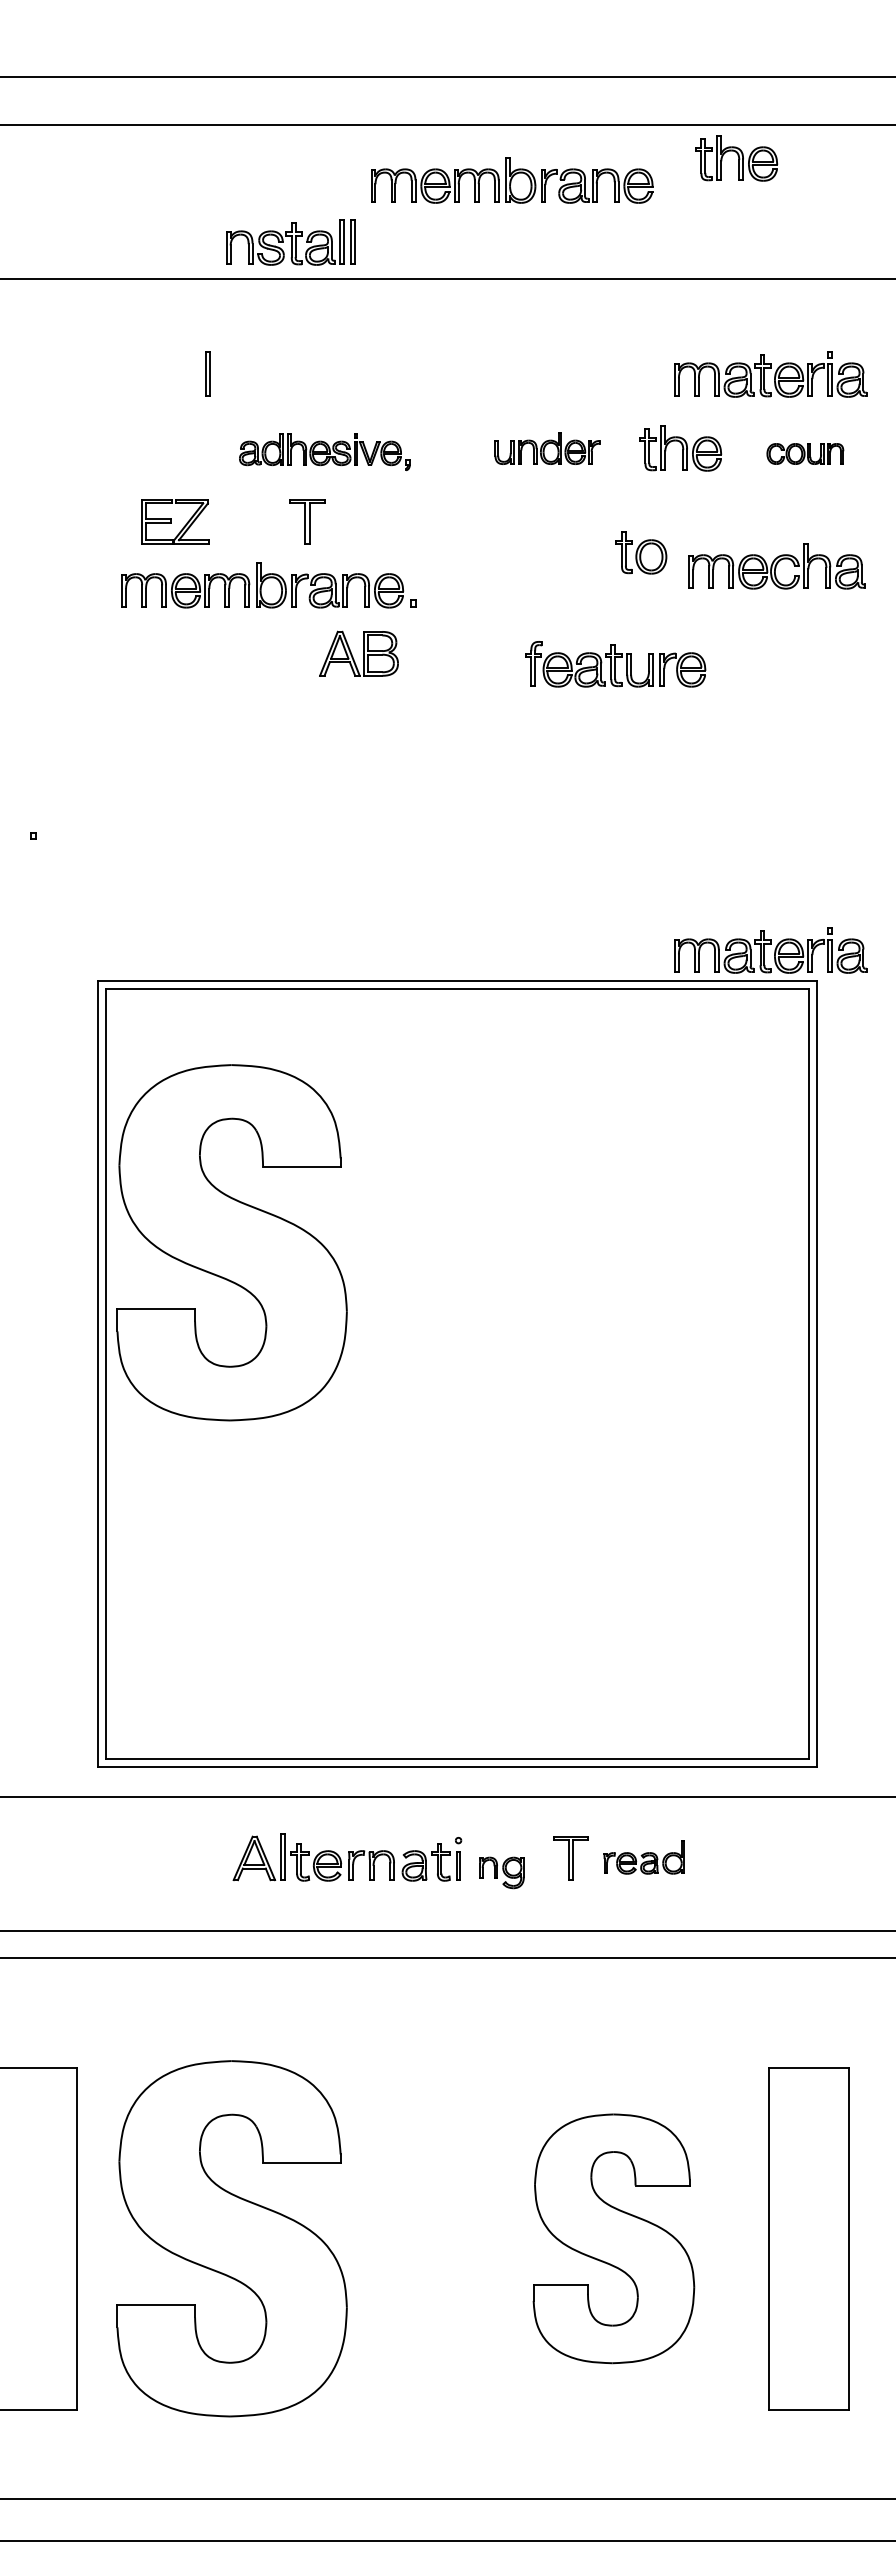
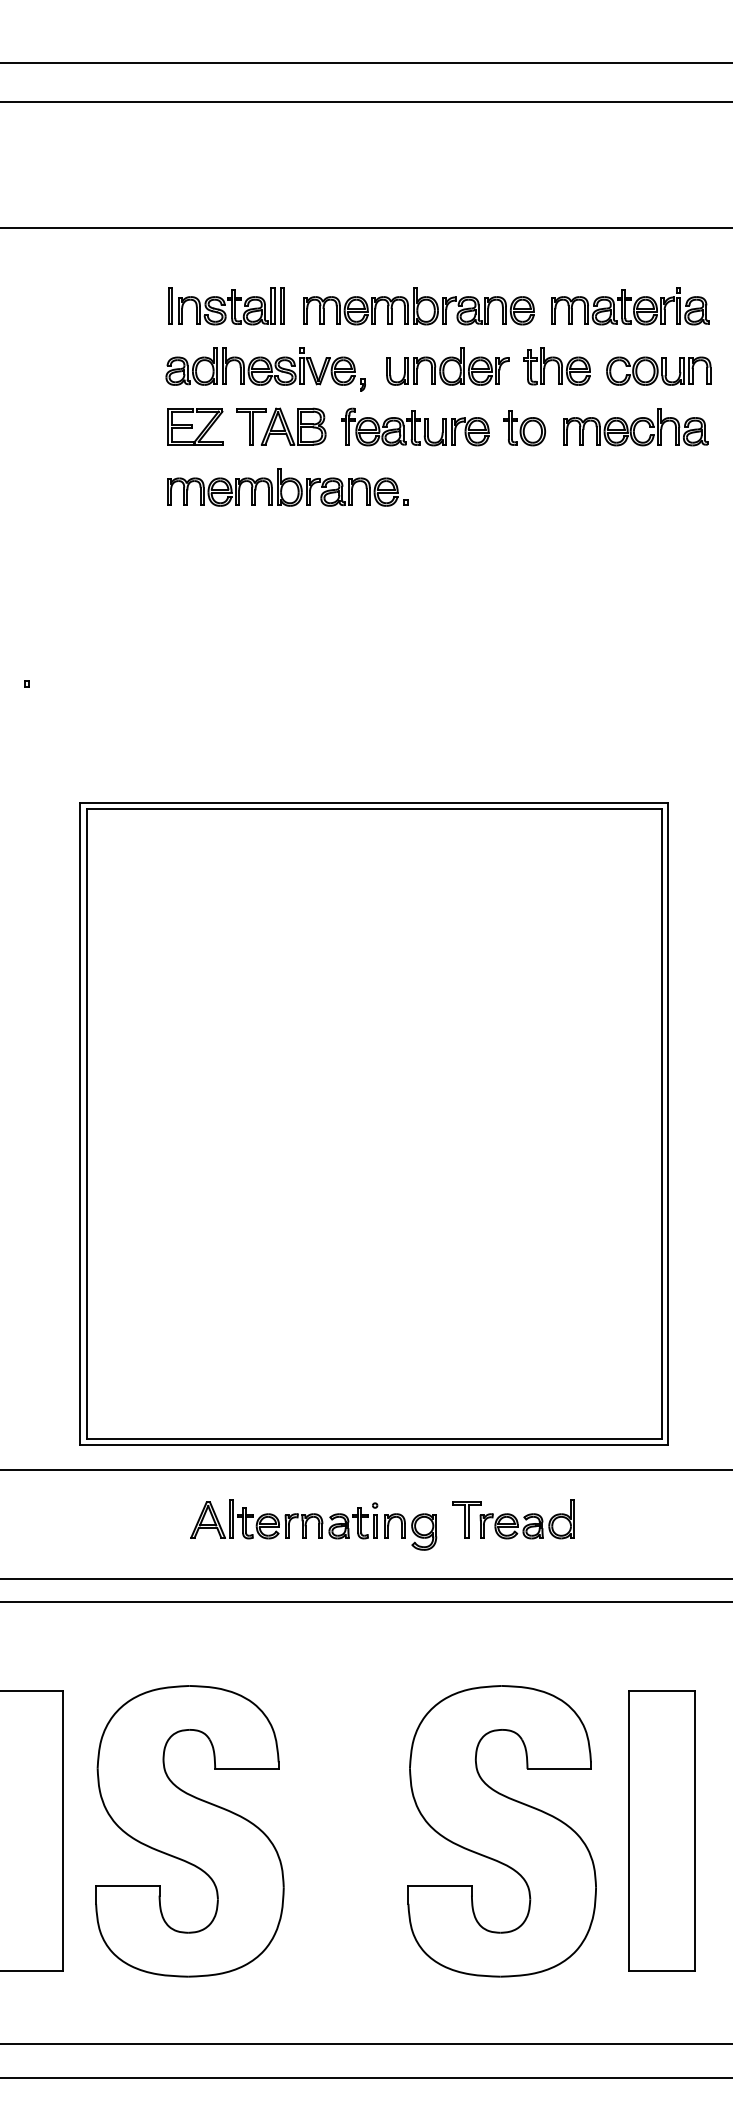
part: (736, 158) -> (602, 129), removed
part: (512, 180) -> (419, 306), moved
part: (290, 242) -> (231, 306), moved
part: (547, 448) -> (447, 366), size x1.43
part: (324, 451) -> (265, 369), size x1.43
part: (805, 453) -> (658, 370), size x1.67
part: (175, 521) -> (195, 426), moved
part: (641, 552) -> (524, 428), moved
part: (776, 566) -> (635, 427), moved
part: (268, 585) -> (287, 487), moved
part: (358, 653) -> (293, 426), moved
part: (615, 664) -> (415, 427), moved
part: (770, 950) -> (630, 777), removed
part: (231, 1242) -> (189, 1016), removed
part: (643, 1857) -> (526, 1519), size x1.43
part: (501, 1872) -> (410, 1531), size x1.43
part: (613, 2238) -> (501, 1831), size x1.43

